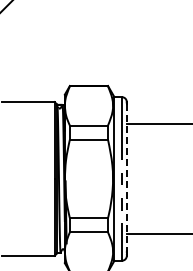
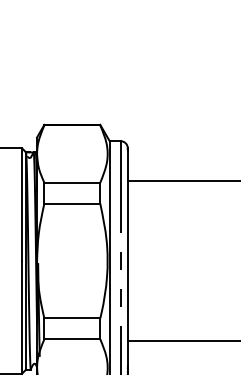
line: (126, 177) -> (127, 258), dashed -> solid

